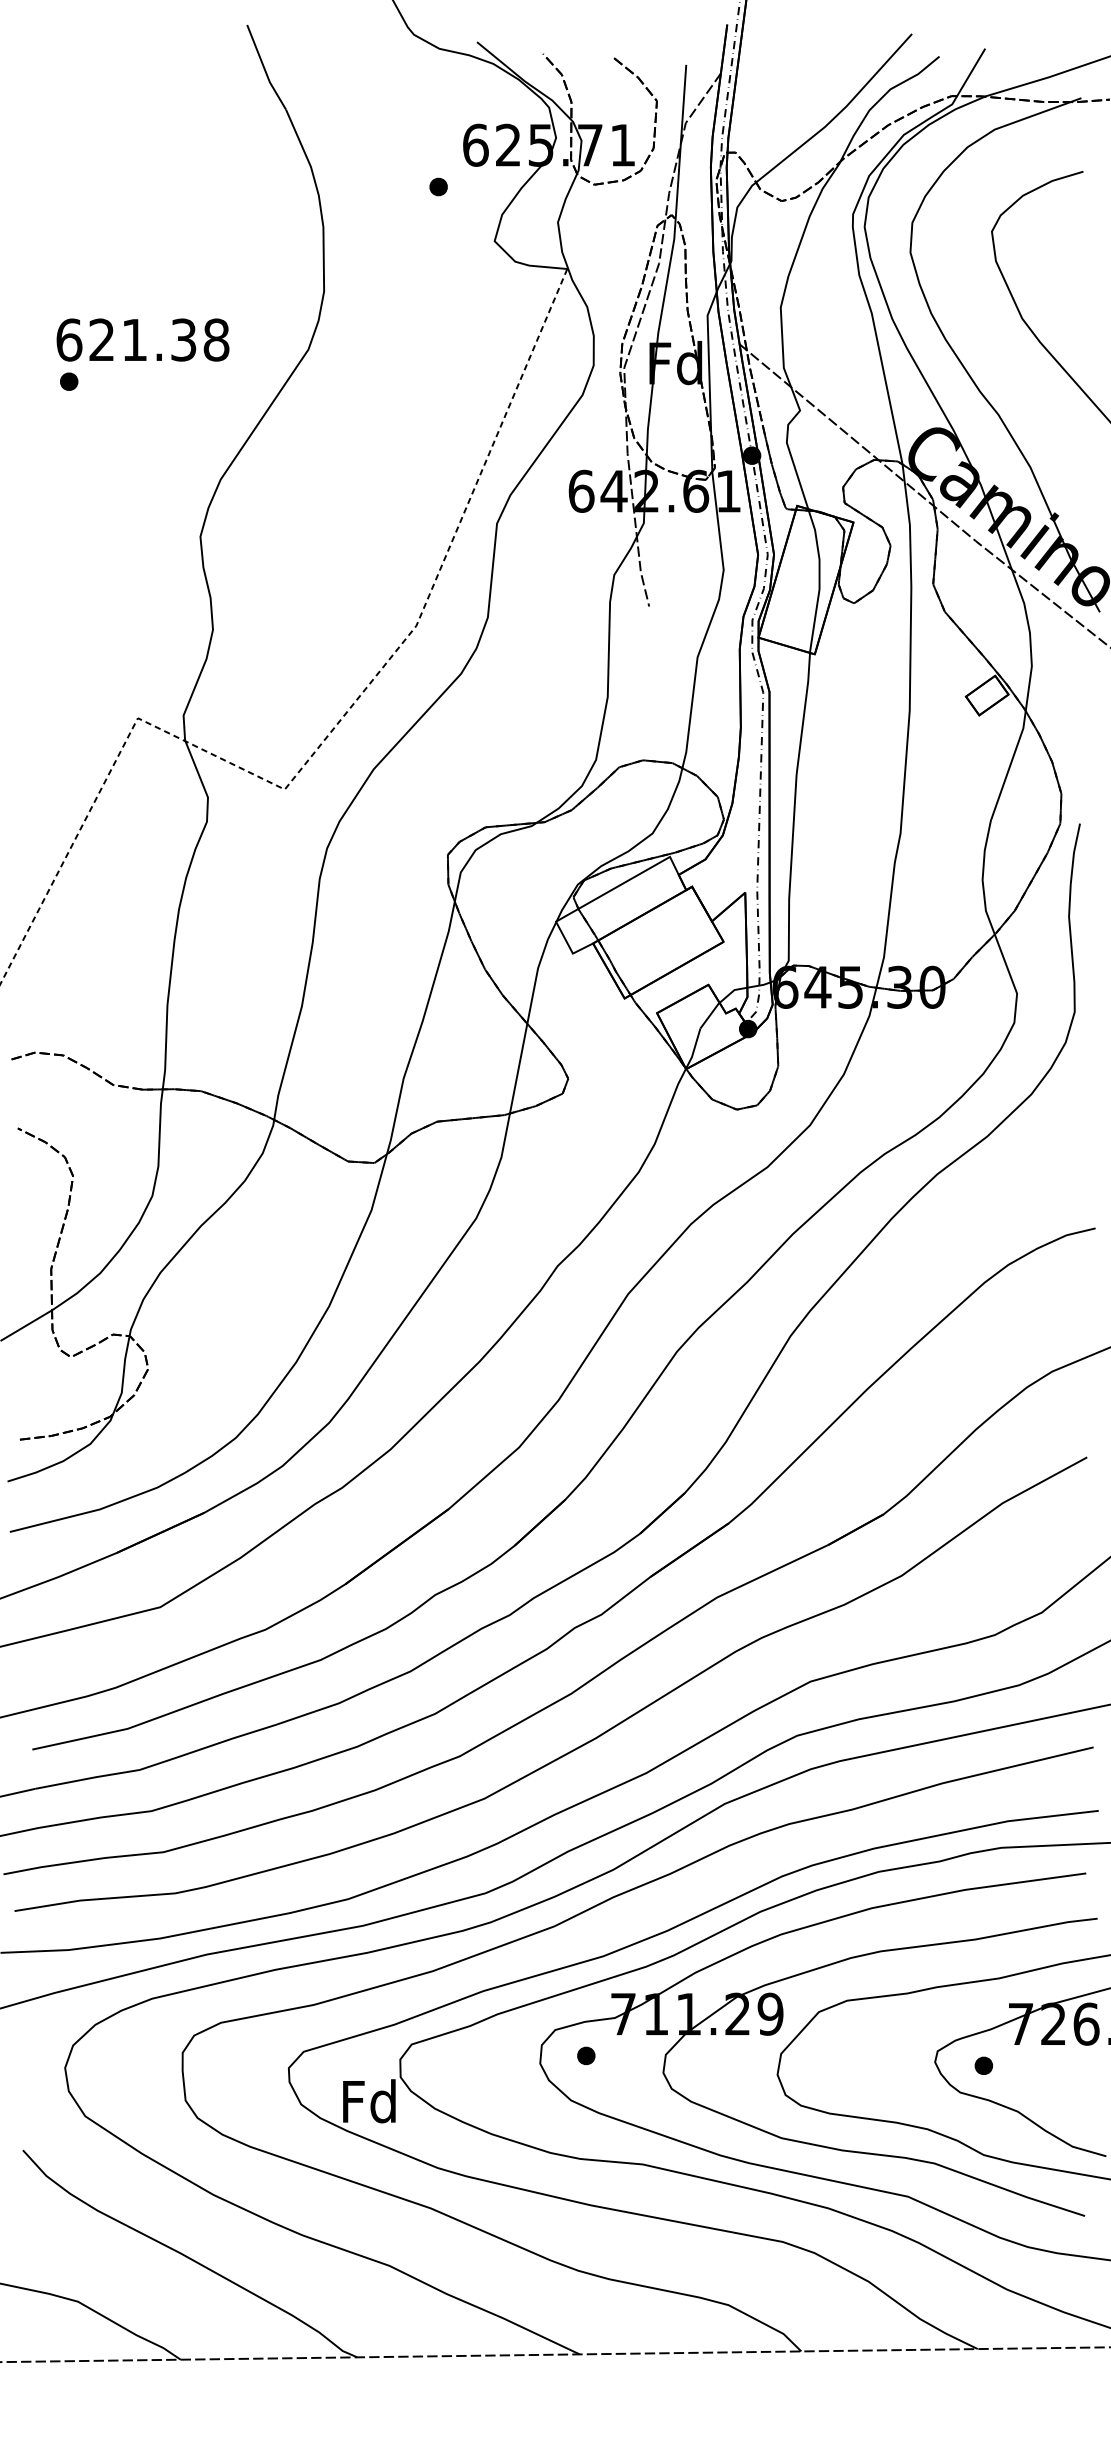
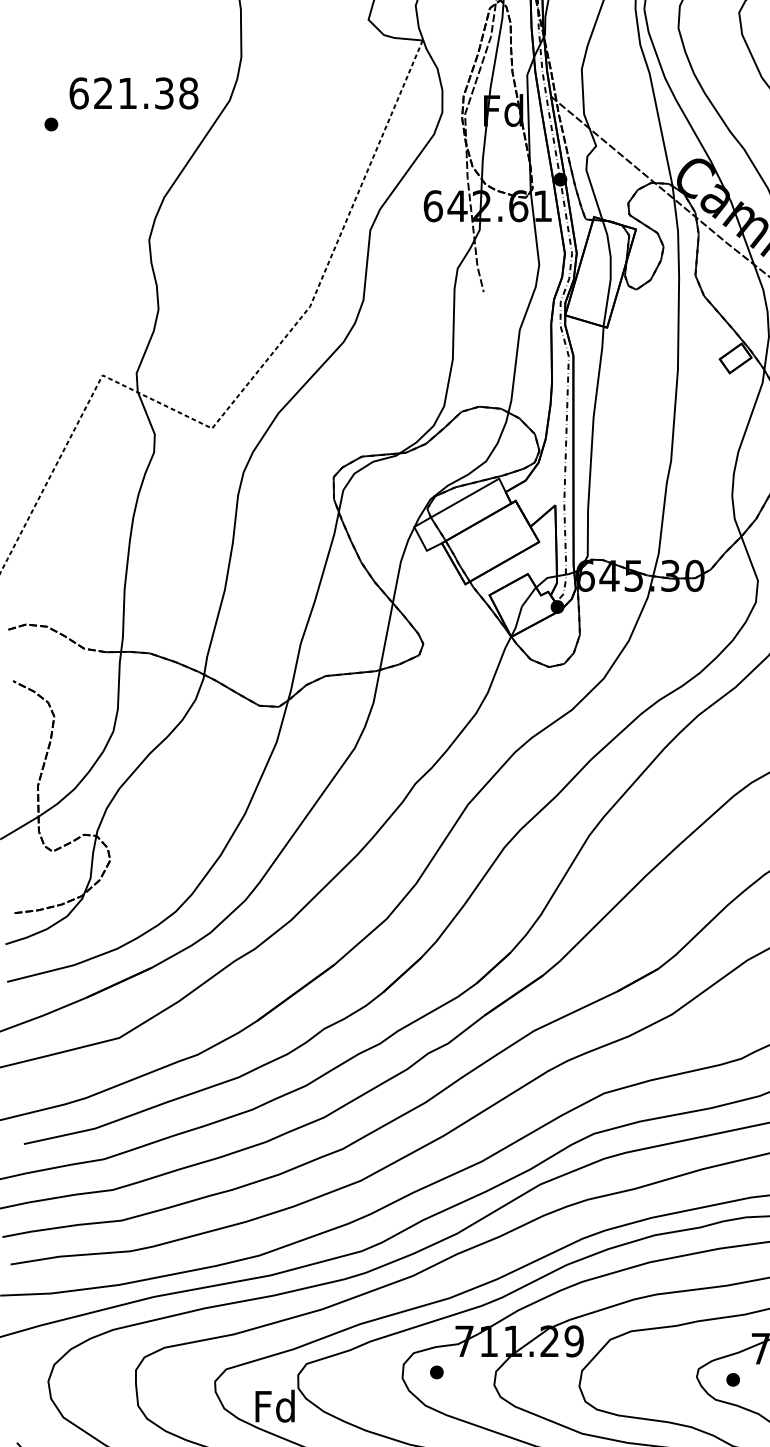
text: (142, 339) -> (133, 93), moved

